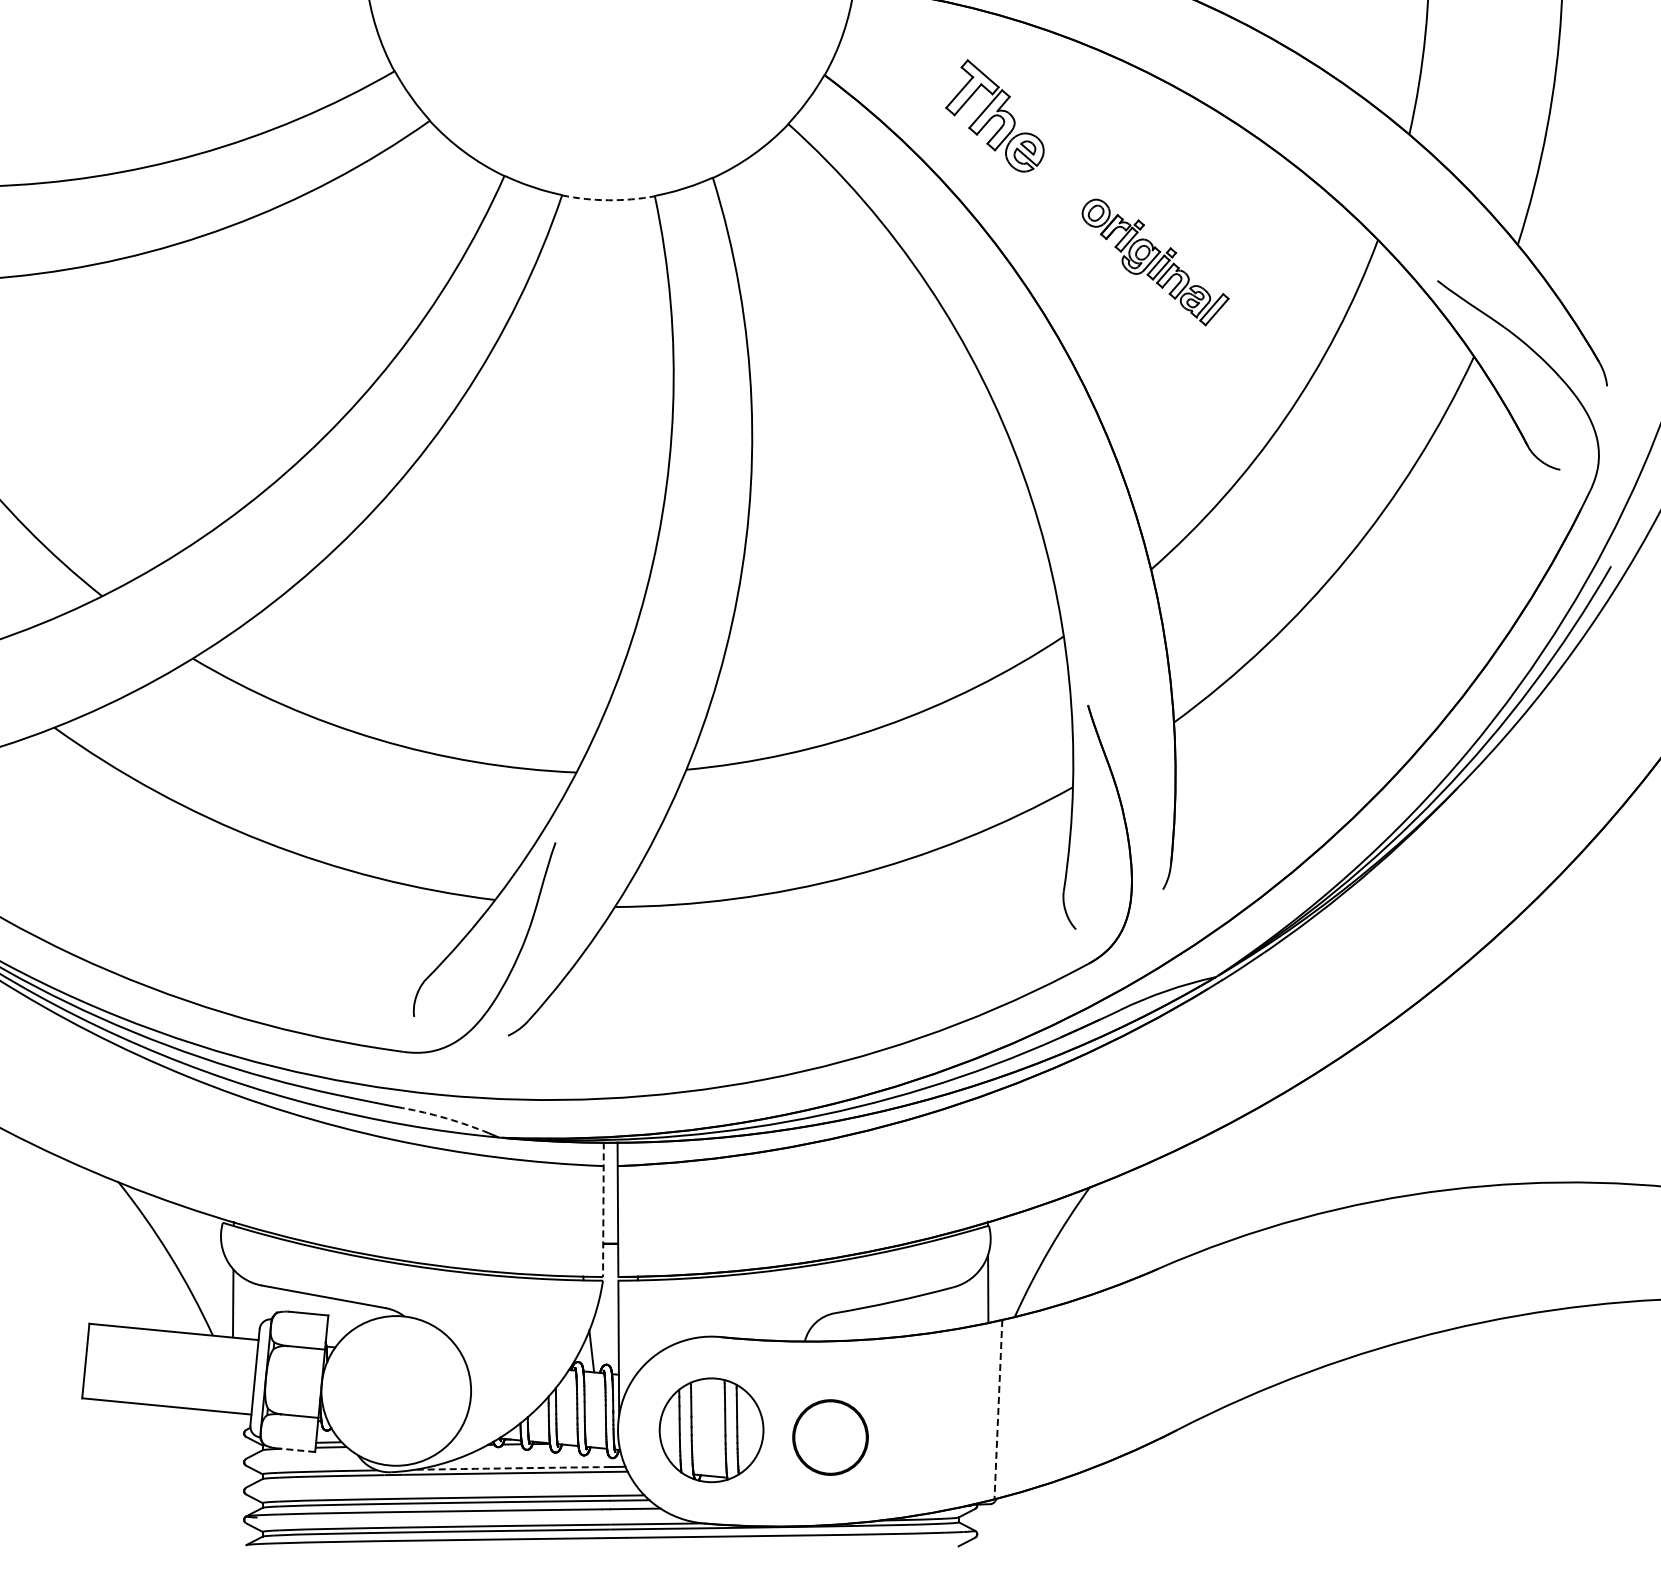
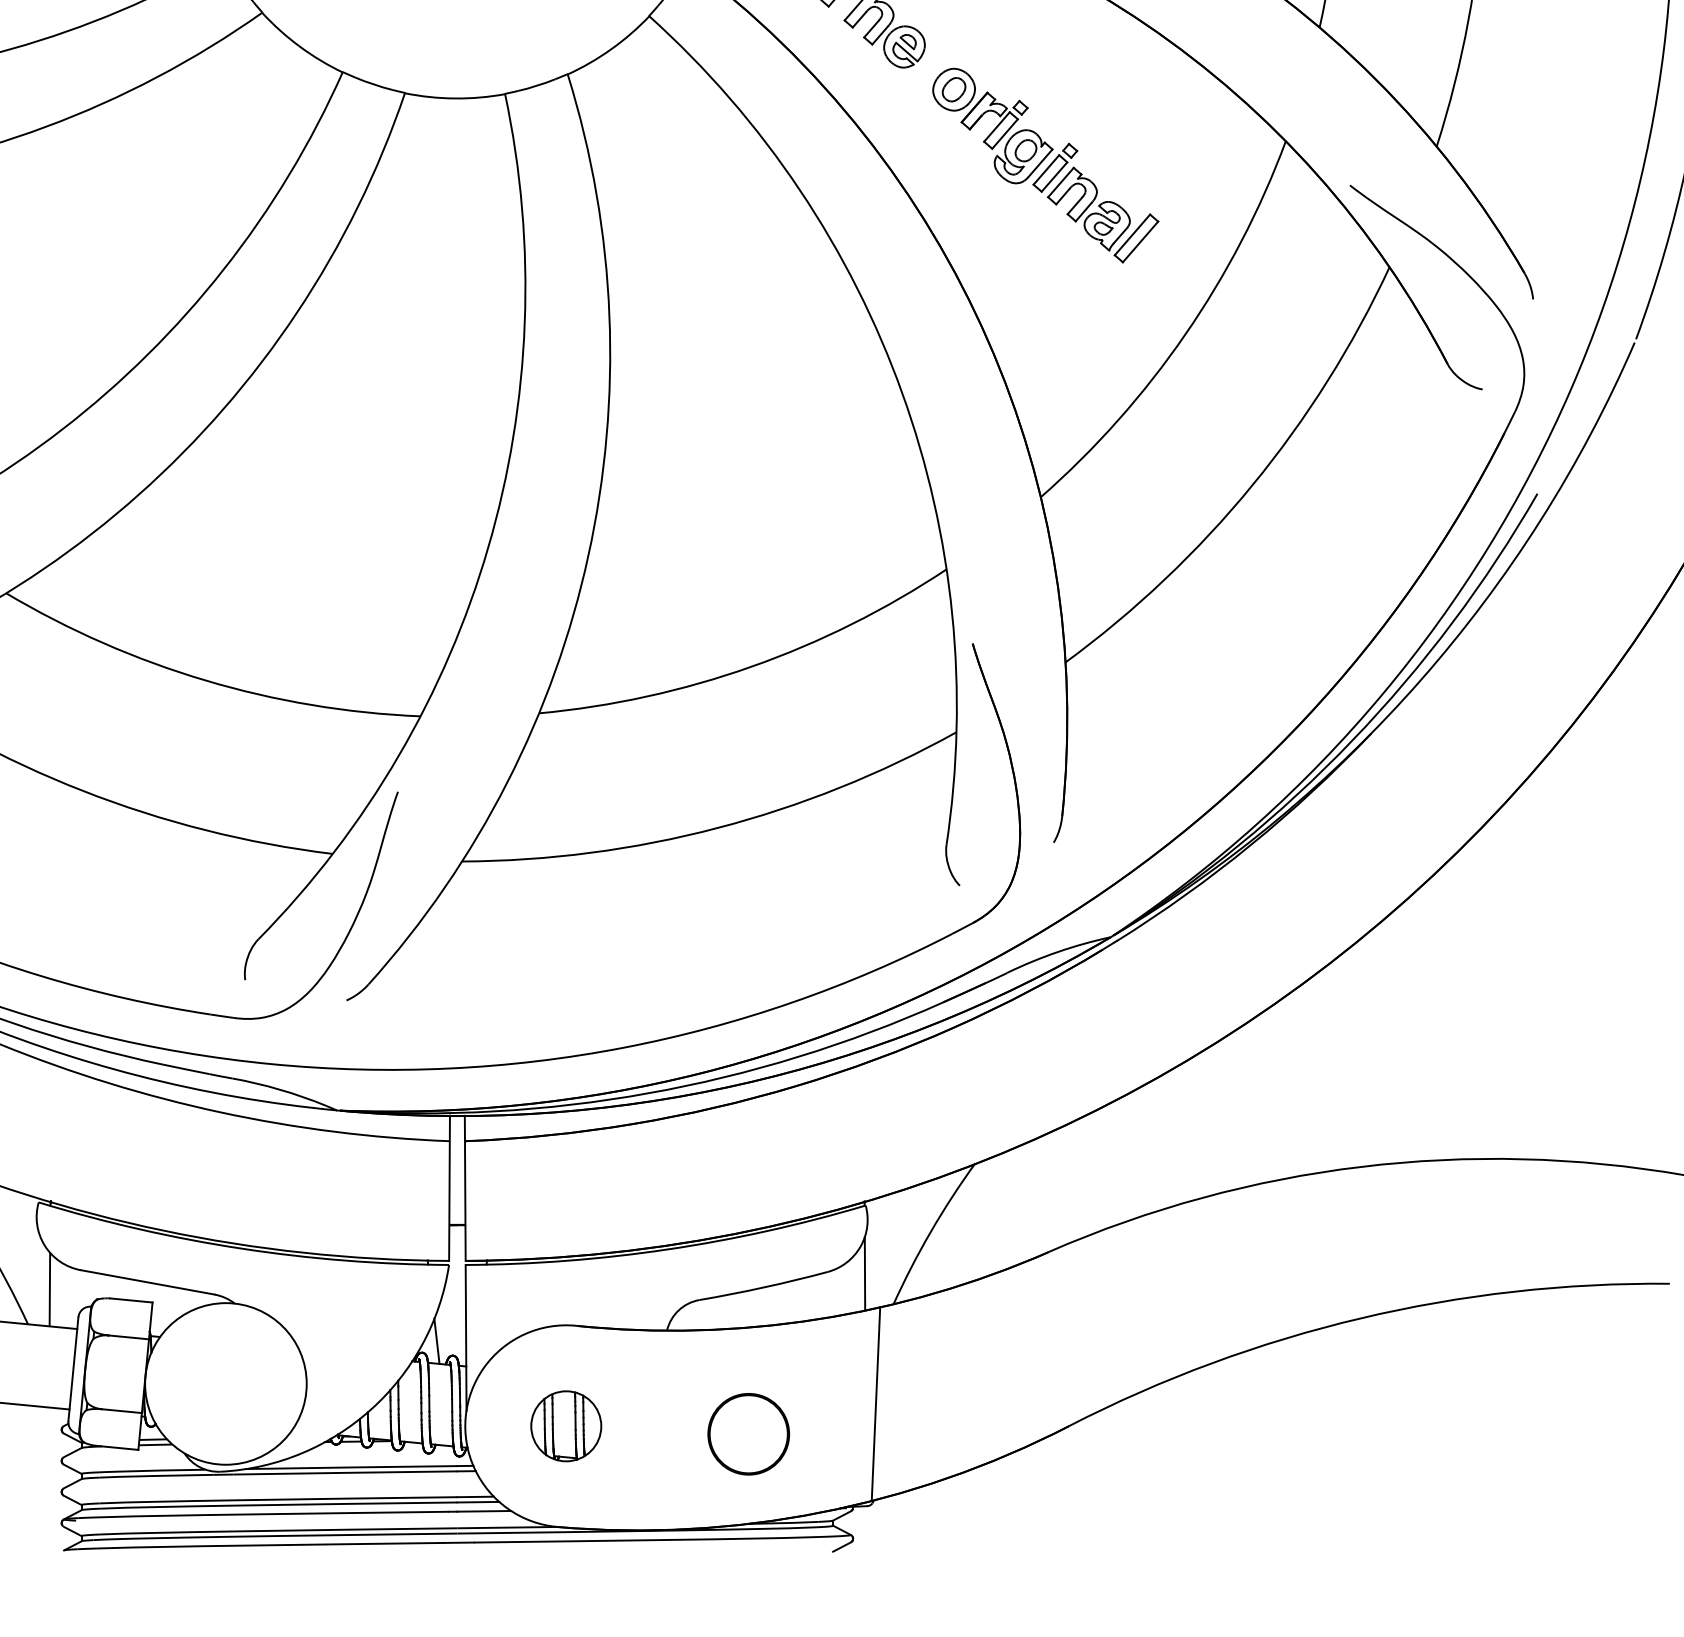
arc: (608, 200) -> (455, 98), dashed -> solid
part: (1155, 262) -> (1045, 165), size x1.43
arc: (446, 1118) -> (280, 1089), dashed -> solid
line: (603, 1210) -> (449, 1189), dashed -> solid
line: (998, 1409) -> (876, 1403), dashed -> solid
part: (711, 1429) -> (566, 1425), size x0.62
circle: (830, 1437) -> (748, 1434), moved
line: (295, 1450) -> (117, 1448), dashed -> solid
arc: (512, 1468) -> (351, 1467), dashed -> solid

